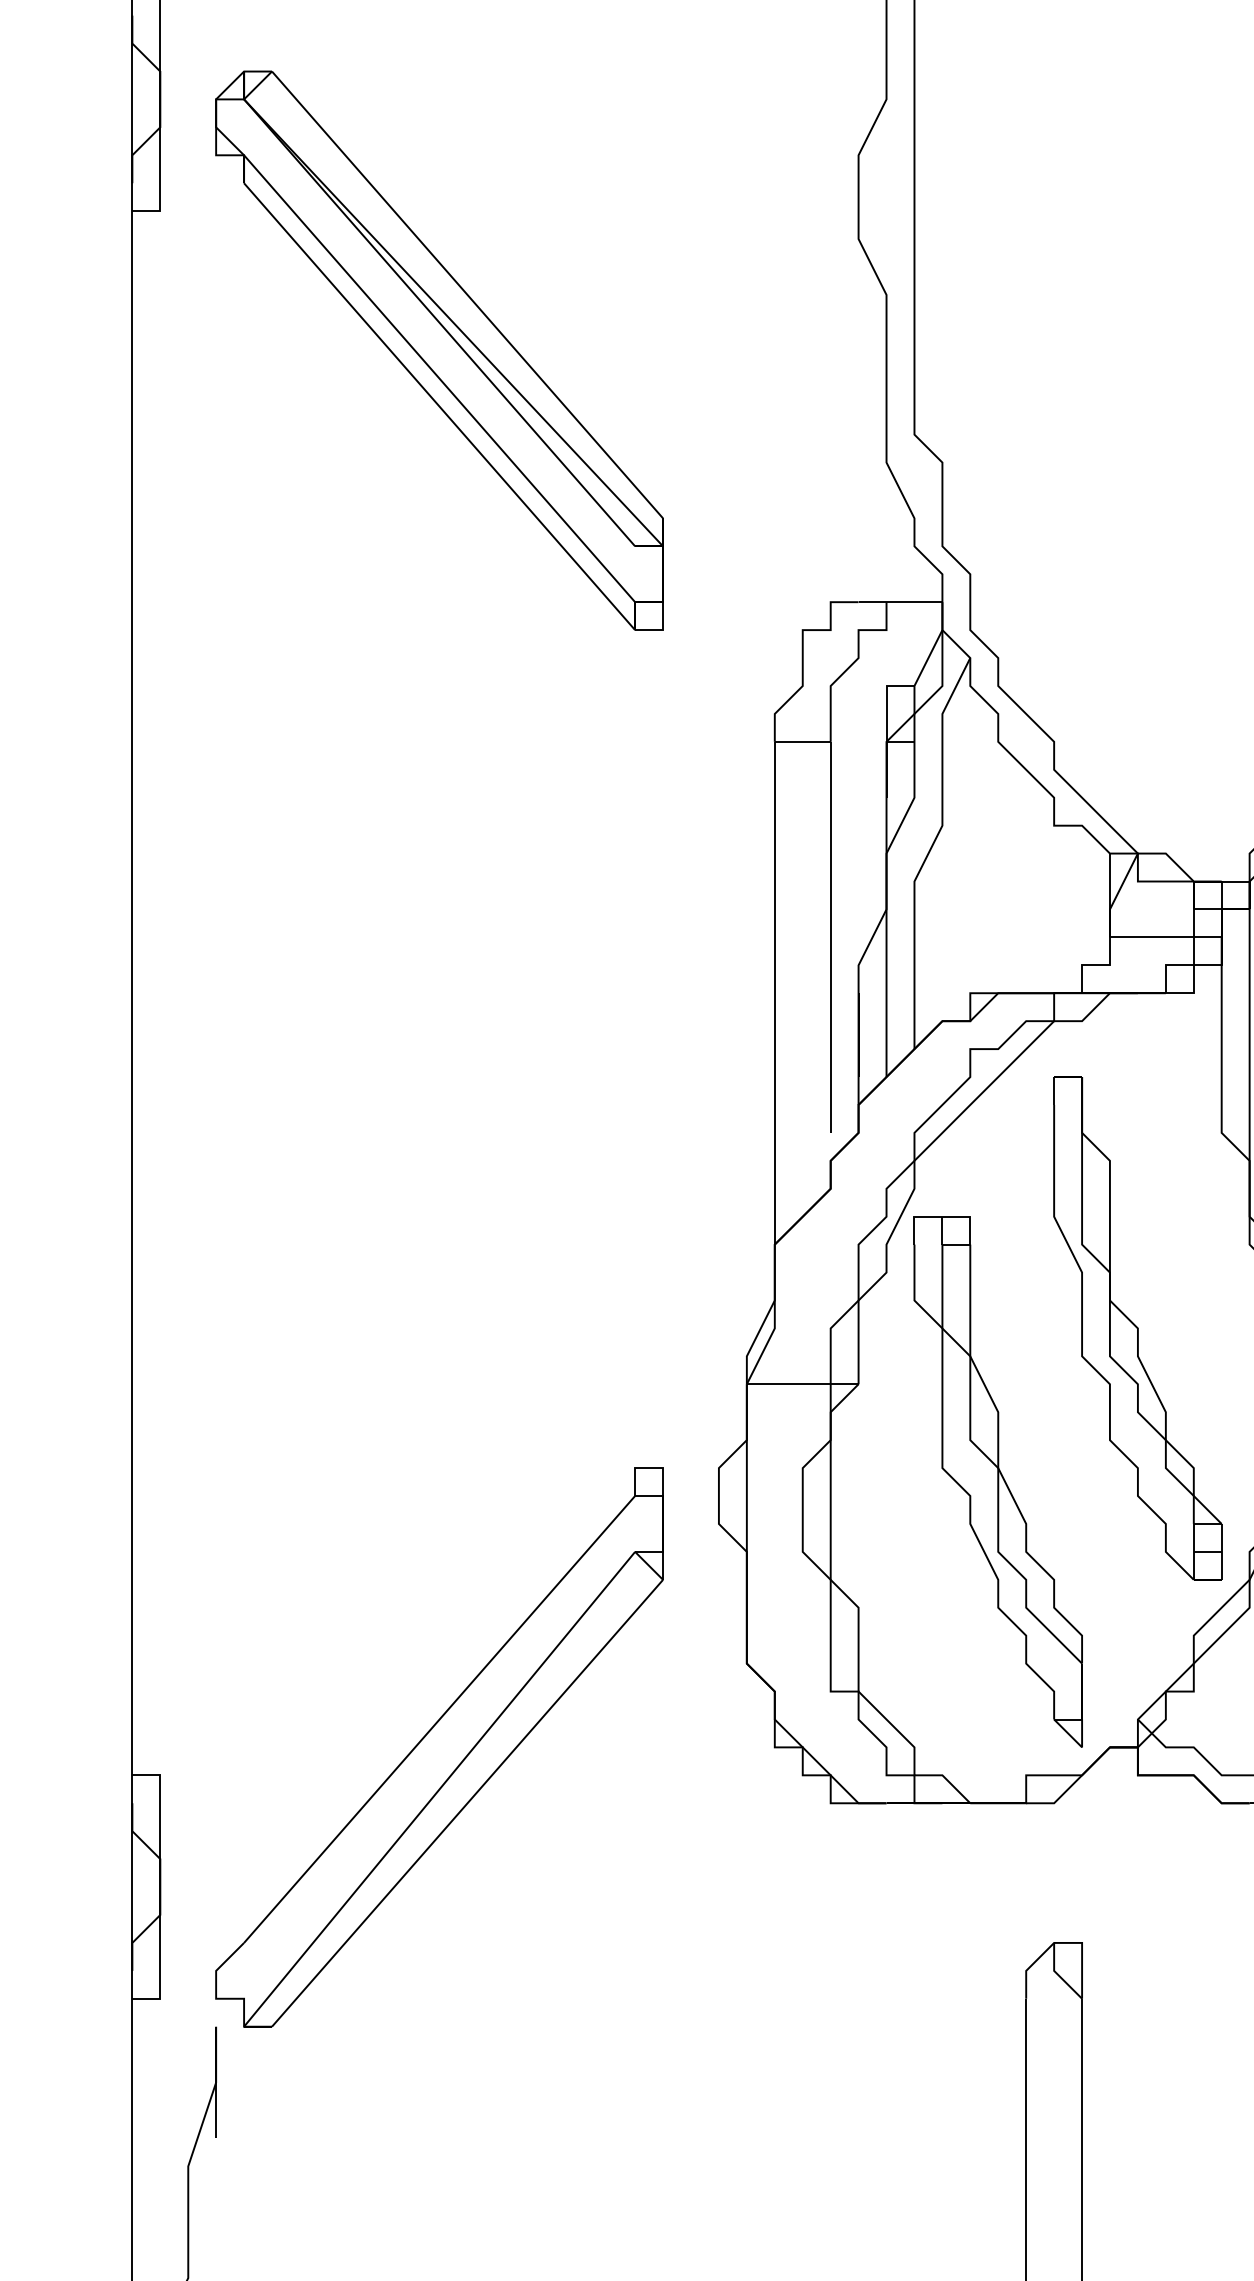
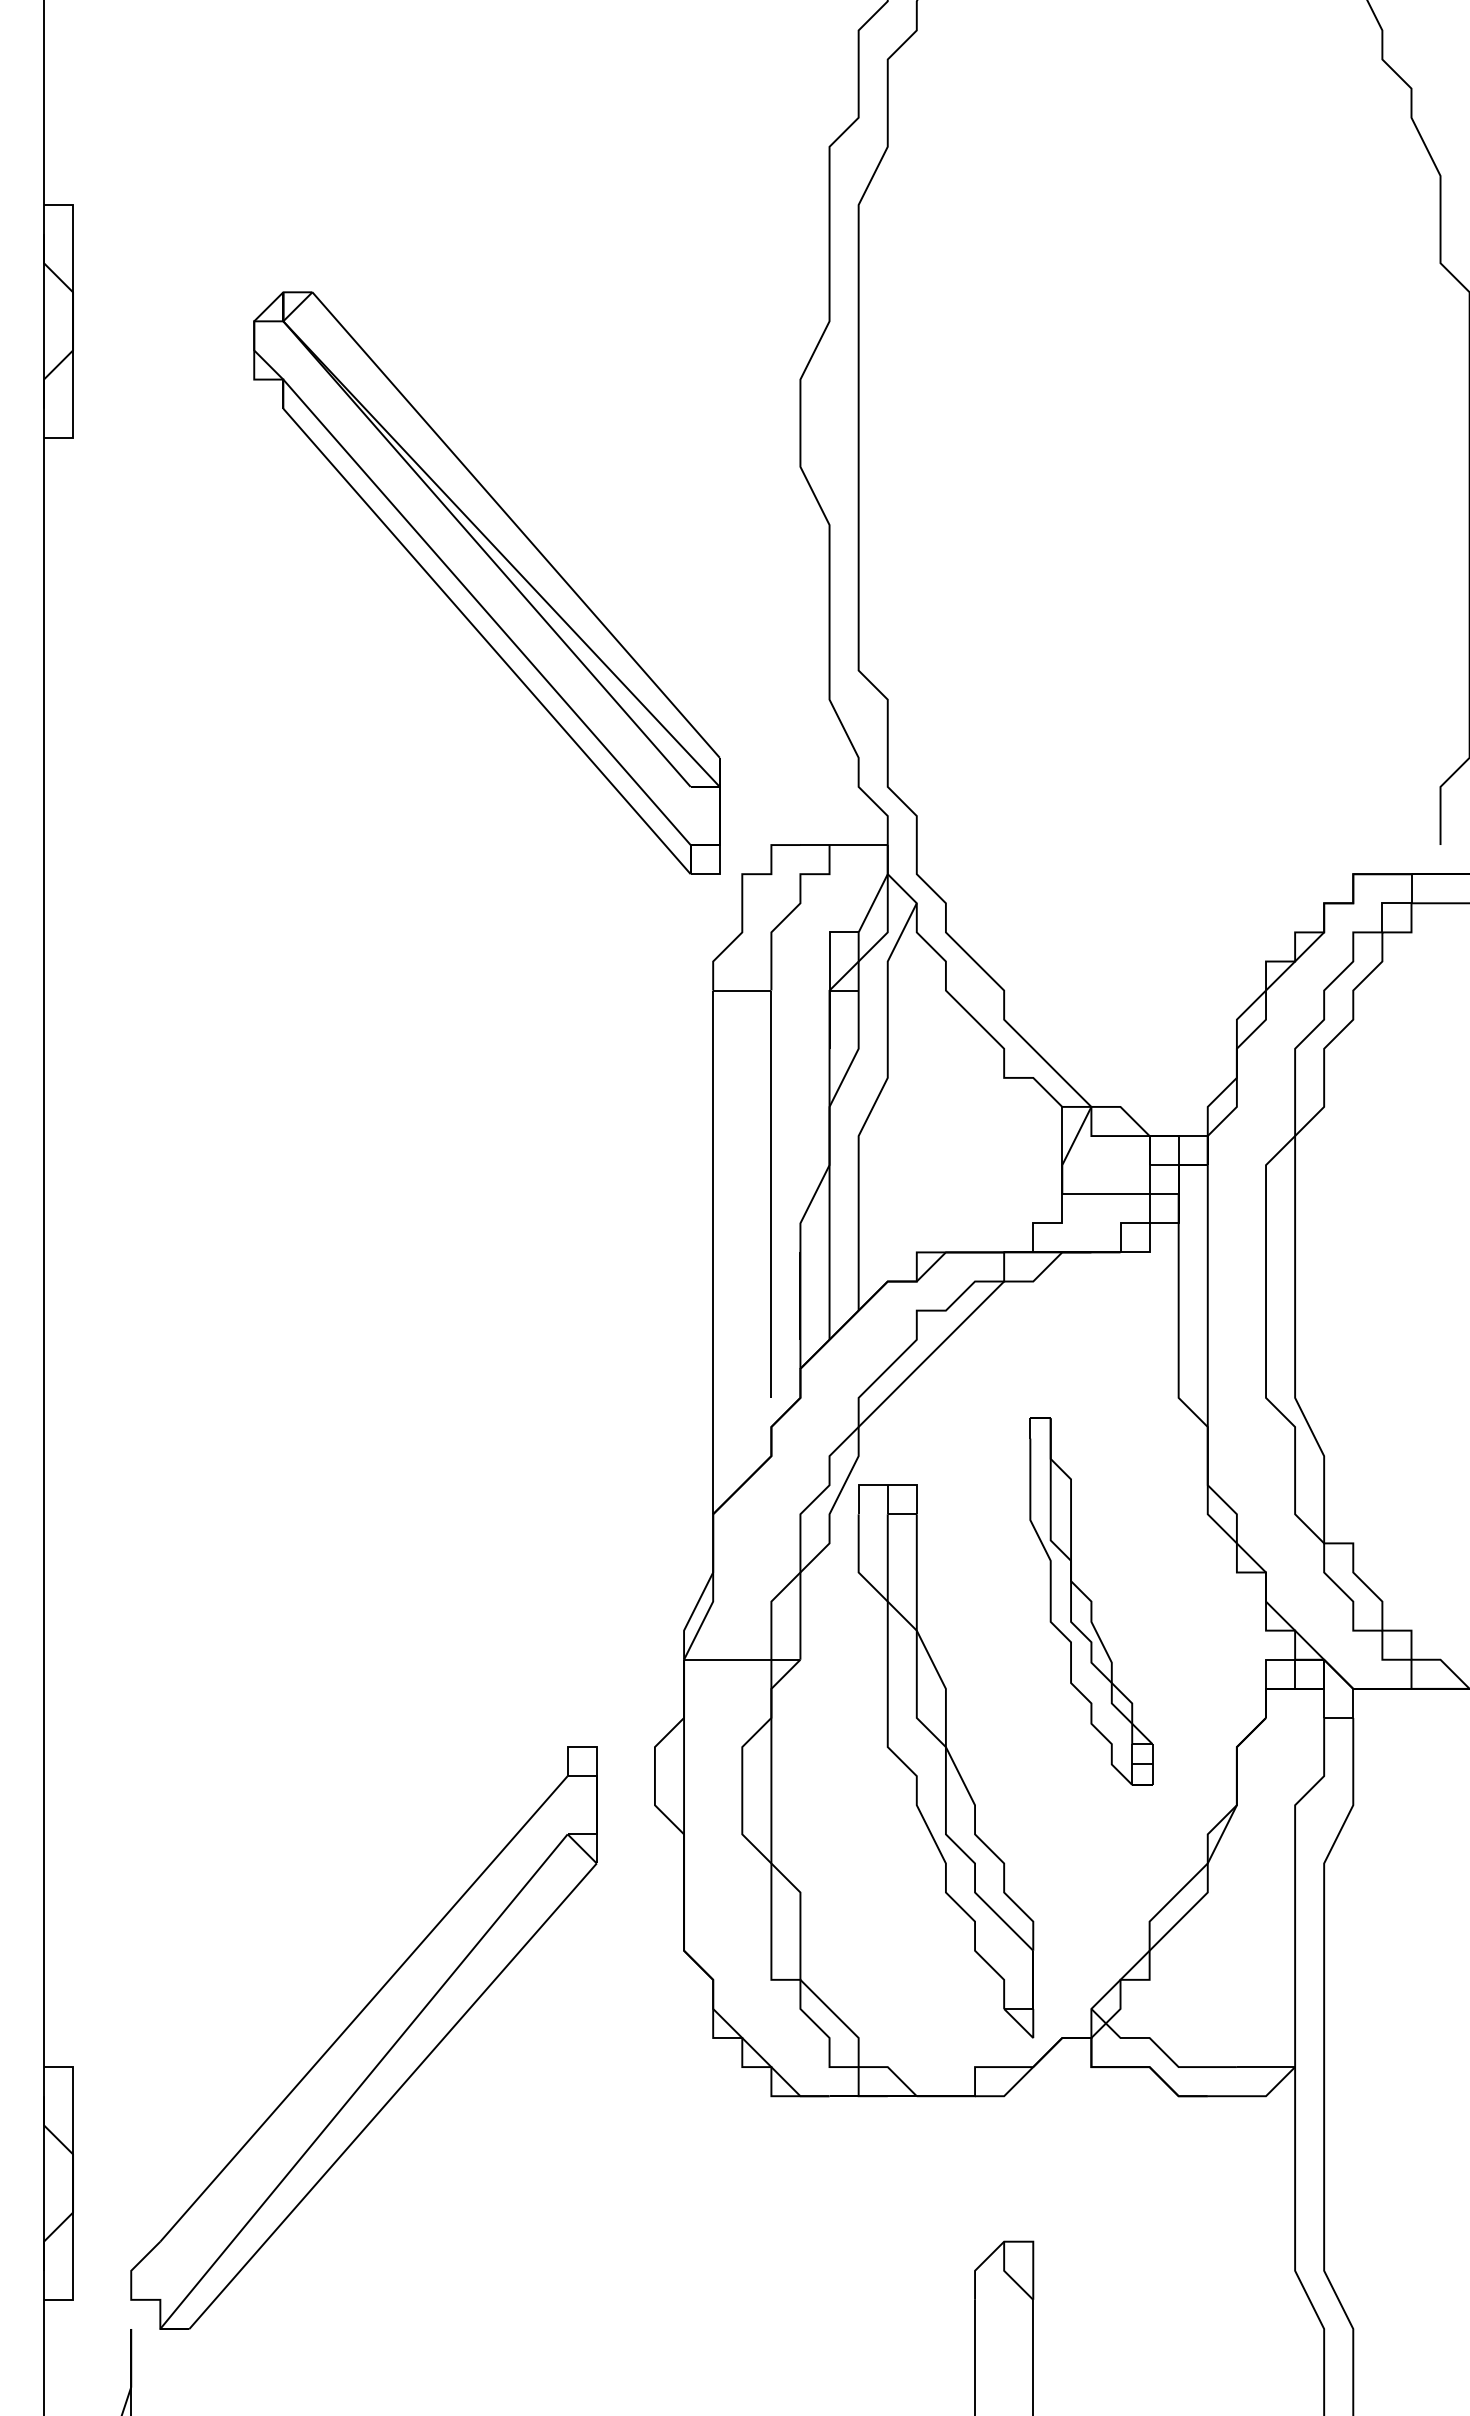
part: (439, 350) -> (486, 582), moved
part: (1137, 1328) -> (1091, 1601), size x0.7

